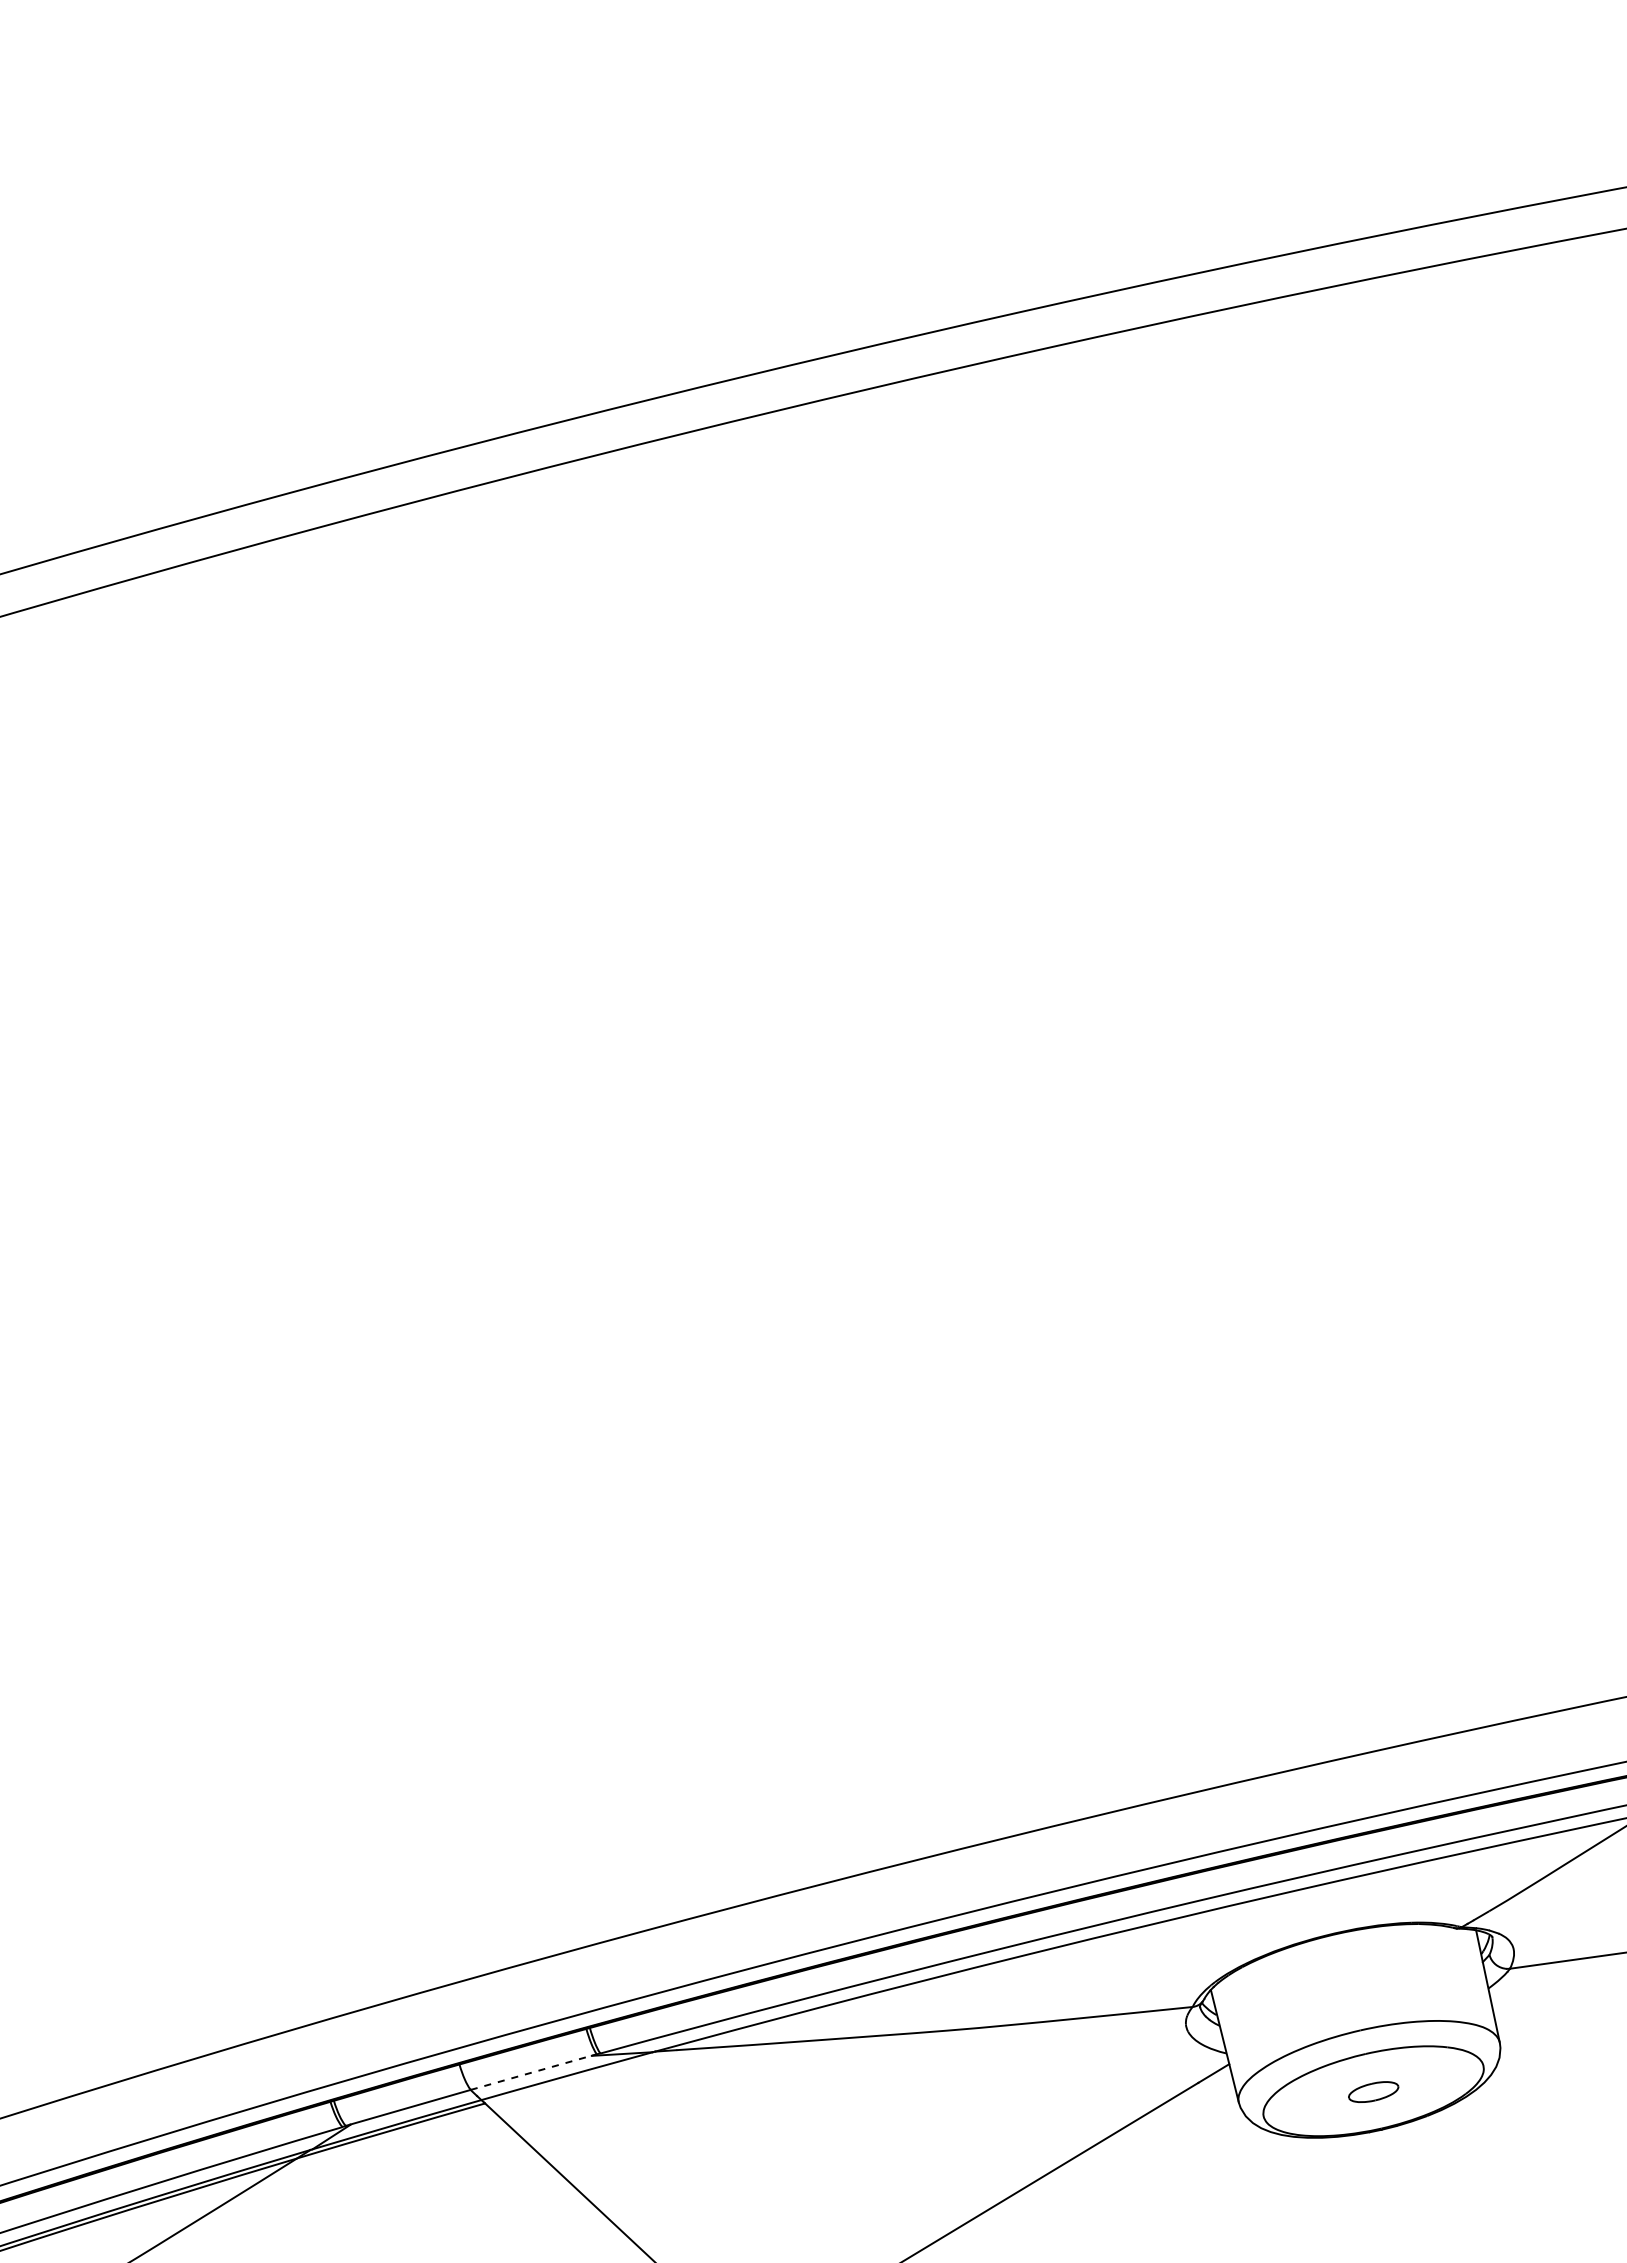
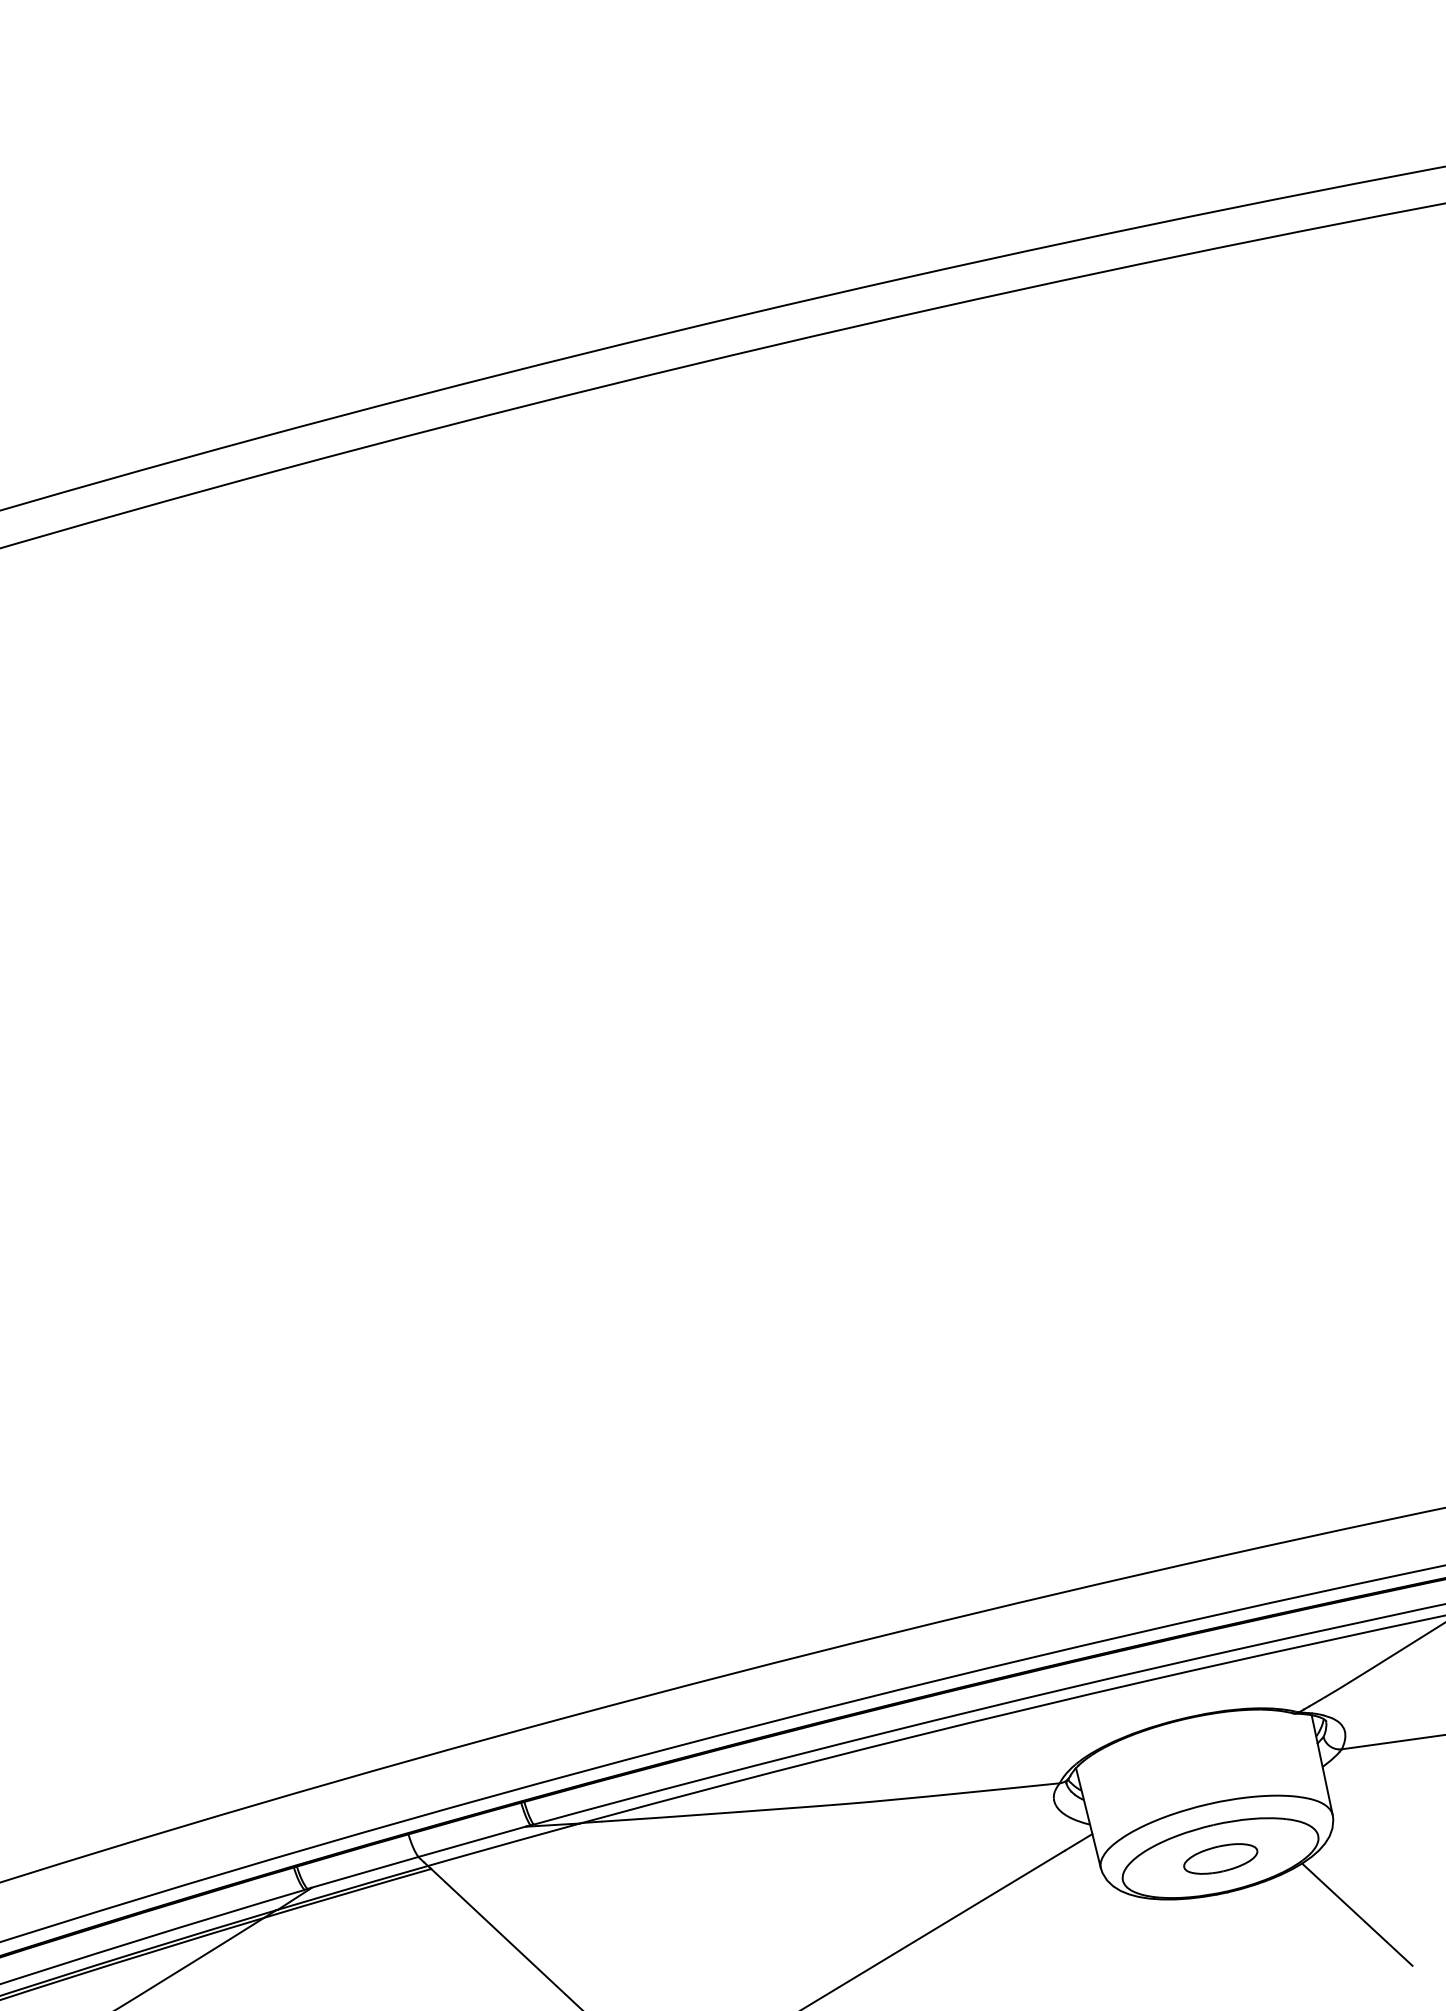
line: (531, 2072) -> (472, 1841), dashed -> solid
part: (1373, 2091) -> (1220, 1858), size x1.67
line: (1527, 2154) -> (1357, 1914), added

